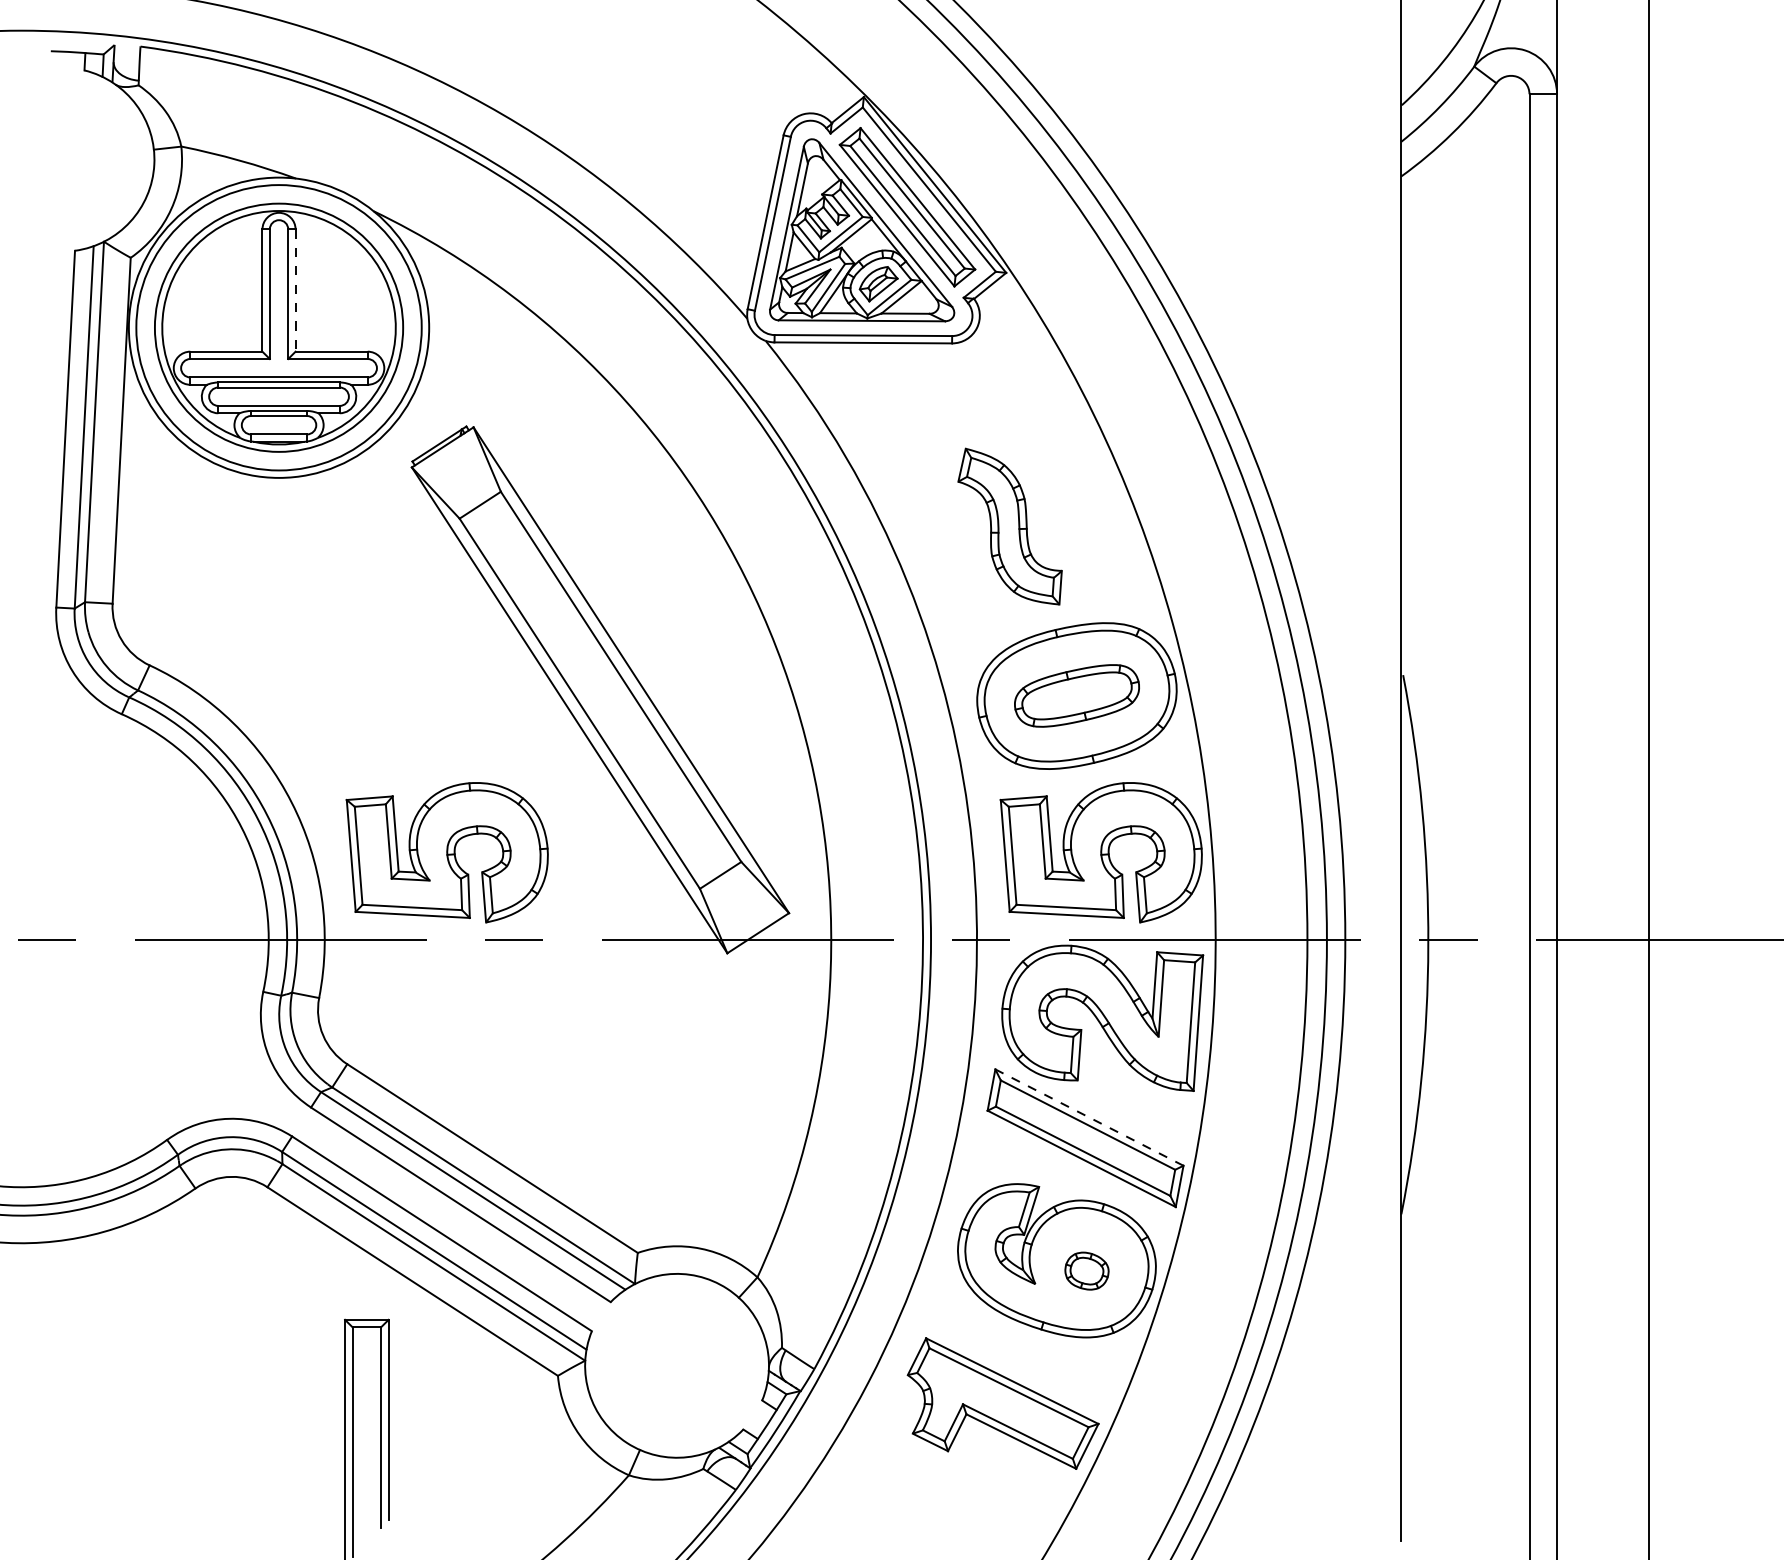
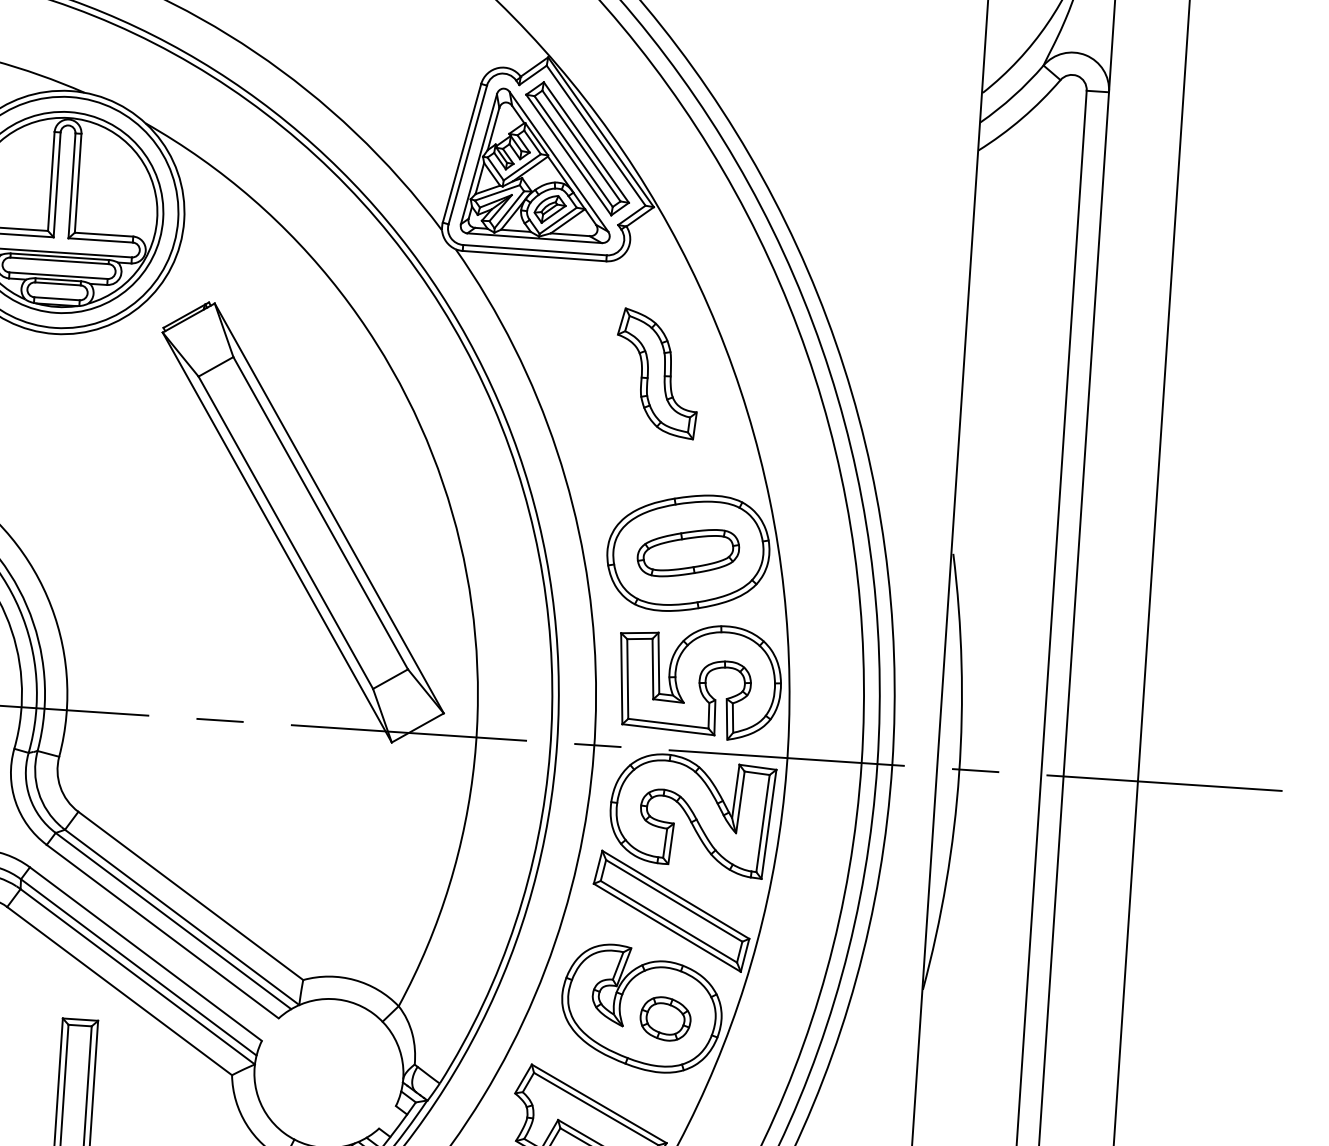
line: (295, 291) -> (78, 184), dashed -> solid
part: (1009, 526) -> (656, 373), moved
part: (446, 852) -> (170, 645), removed
line: (1089, 1117) -> (675, 894), dashed -> solid
part: (1086, 1270) -> (665, 1018), size x1.43

